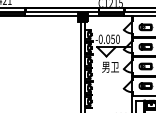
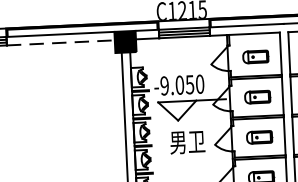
line: (51, 16) -> (61, 43), solid -> dashed
text: (100, 39) -> (164, 86), -0.050 -> -9.050

